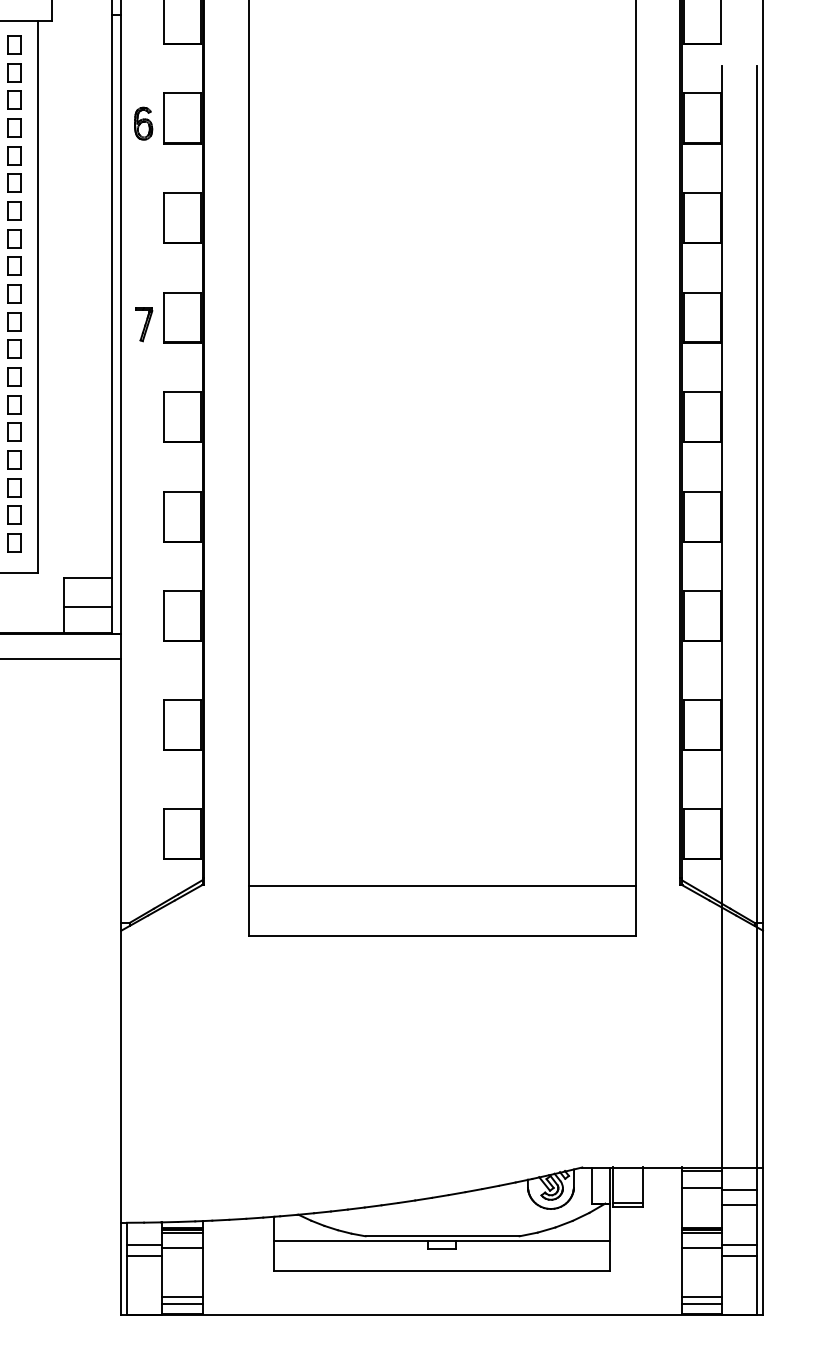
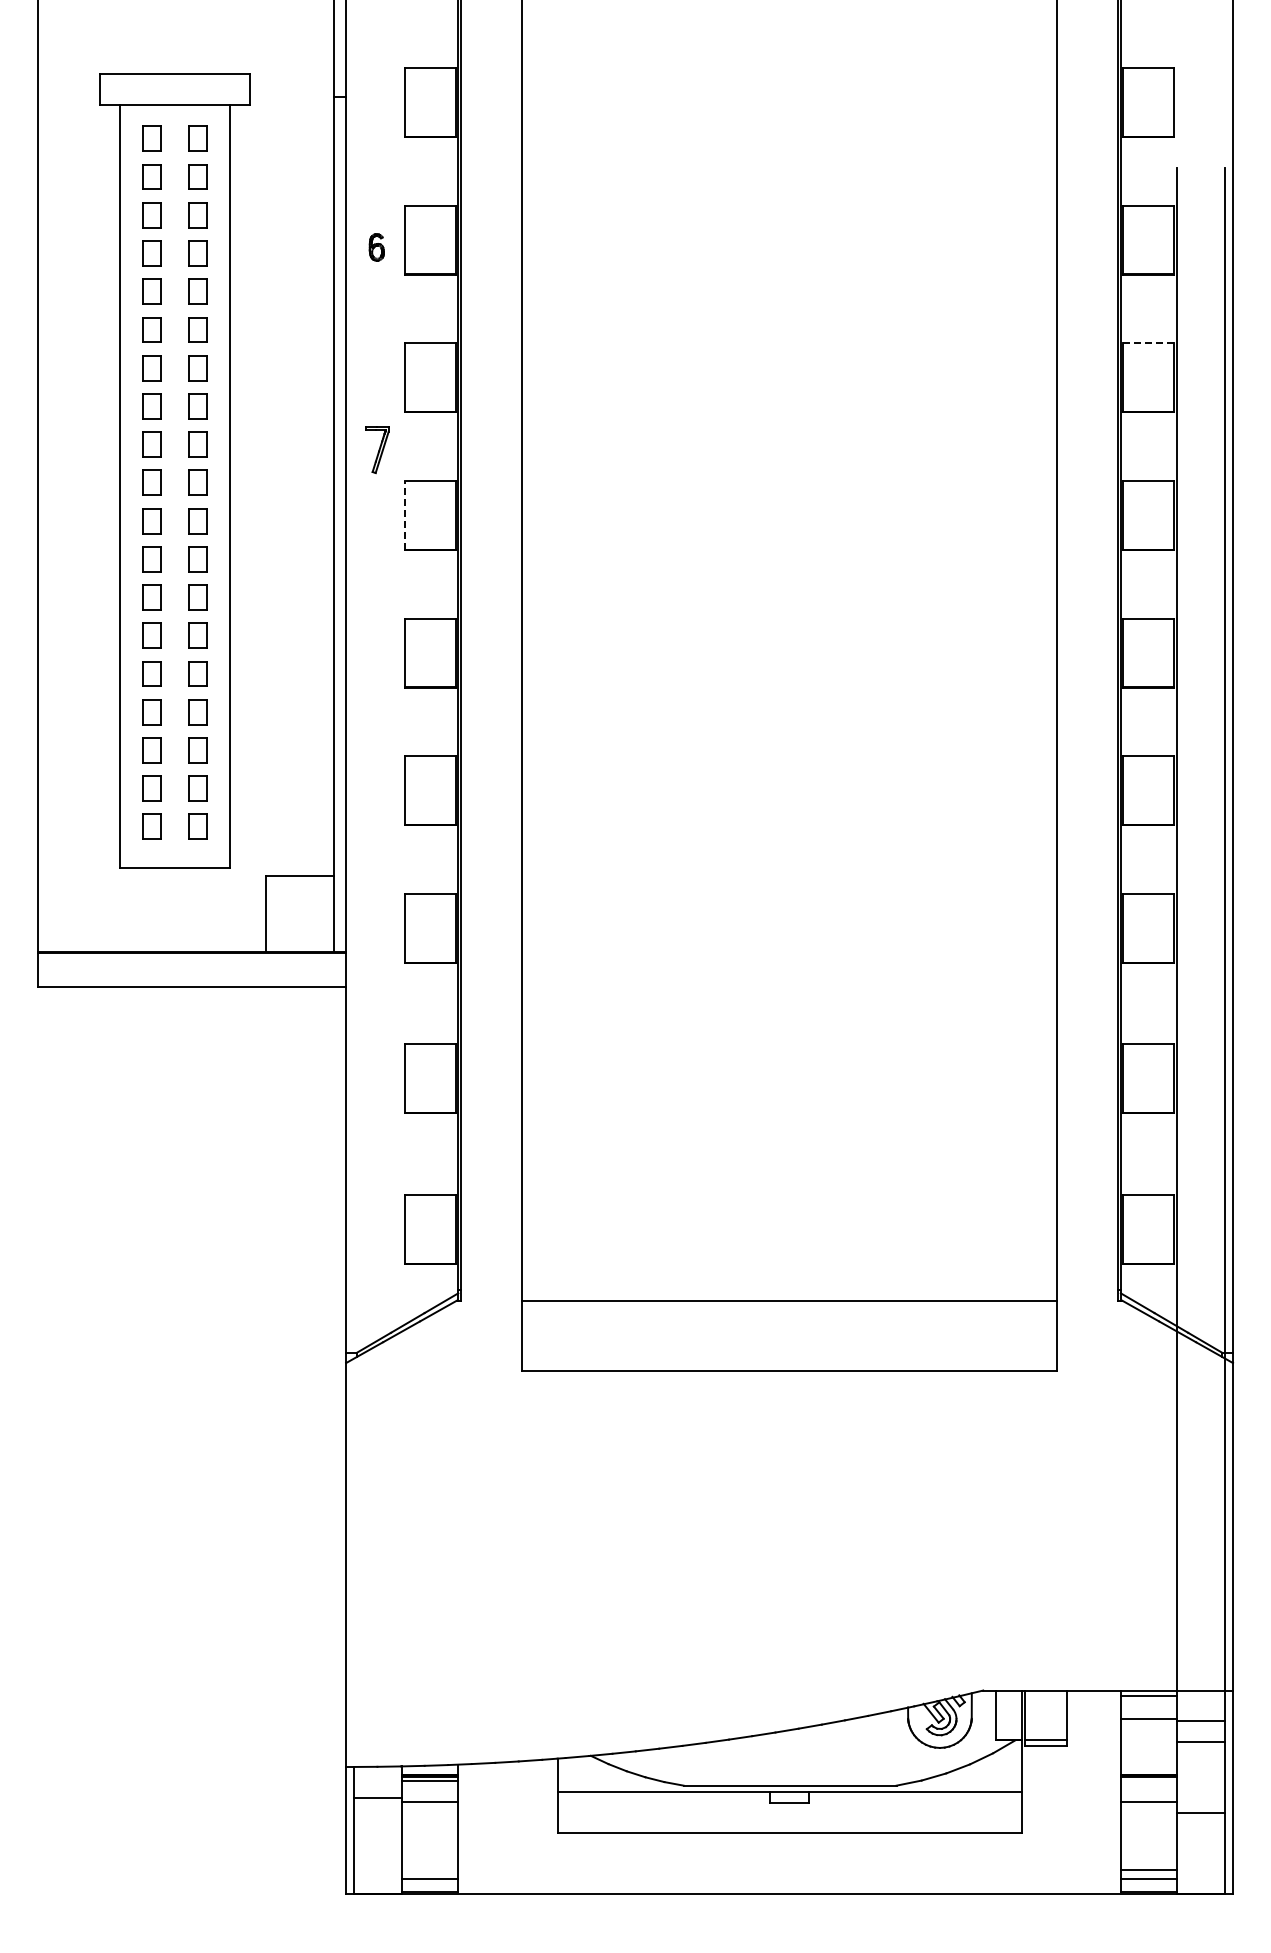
part: (143, 123) -> (376, 247), size x0.6
line: (701, 193) -> (1148, 343), solid -> dashed
line: (163, 317) -> (404, 515), solid -> dashed
part: (144, 324) -> (377, 450), moved
line: (87, 607) -> (299, 916), removed
line: (701, 1232) -> (1148, 1780), removed
line: (739, 1244) -> (1200, 1797), removed
line: (144, 1255) -> (377, 1812), removed
line: (182, 1296) -> (430, 1869), removed

